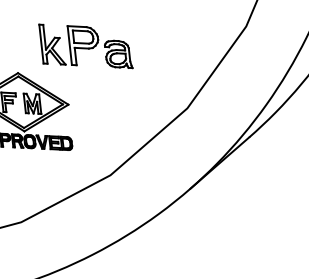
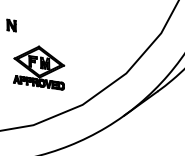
part: (84, 45) -> (75, 35), removed

